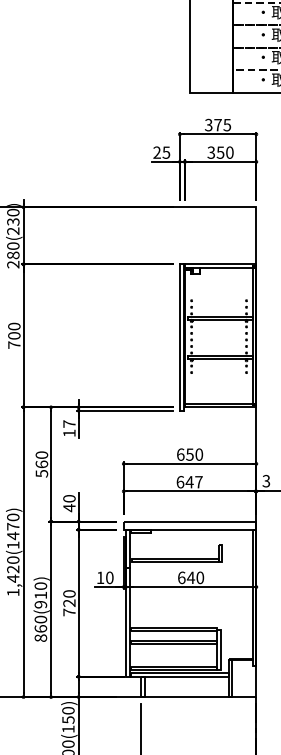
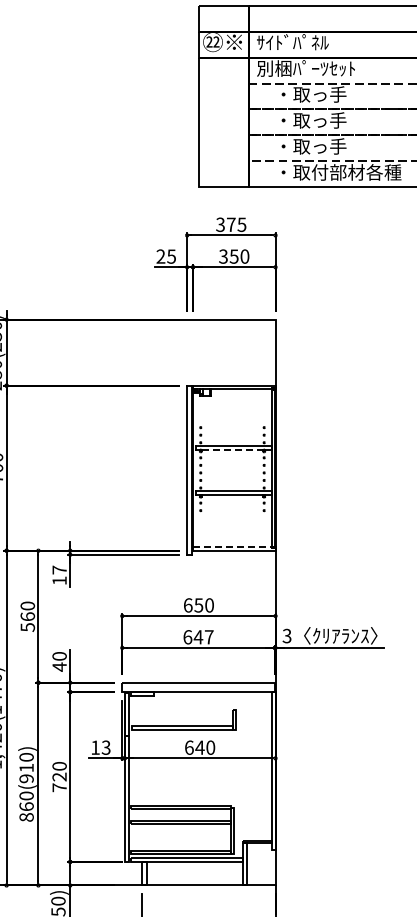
line: (219, 320) -> (232, 450), solid -> dashed
line: (219, 403) -> (232, 546), solid -> dashed
text: (109, 577) -> (105, 747), 10 -> 13

